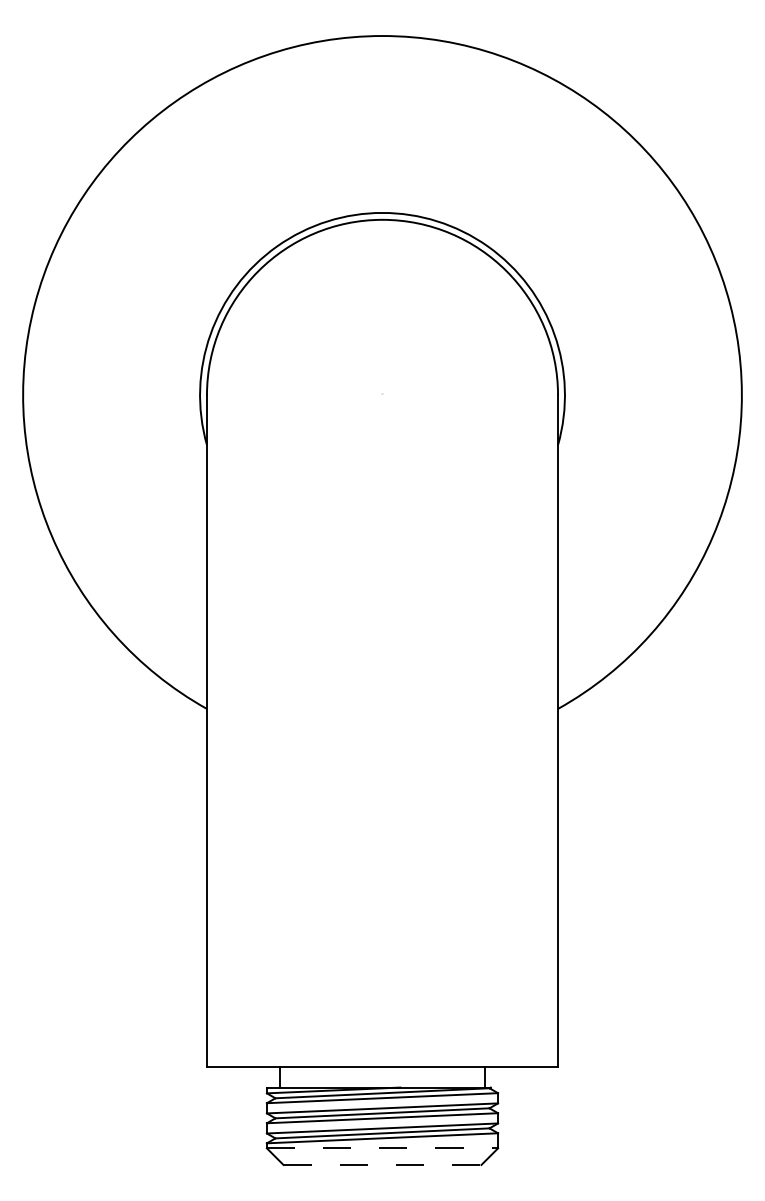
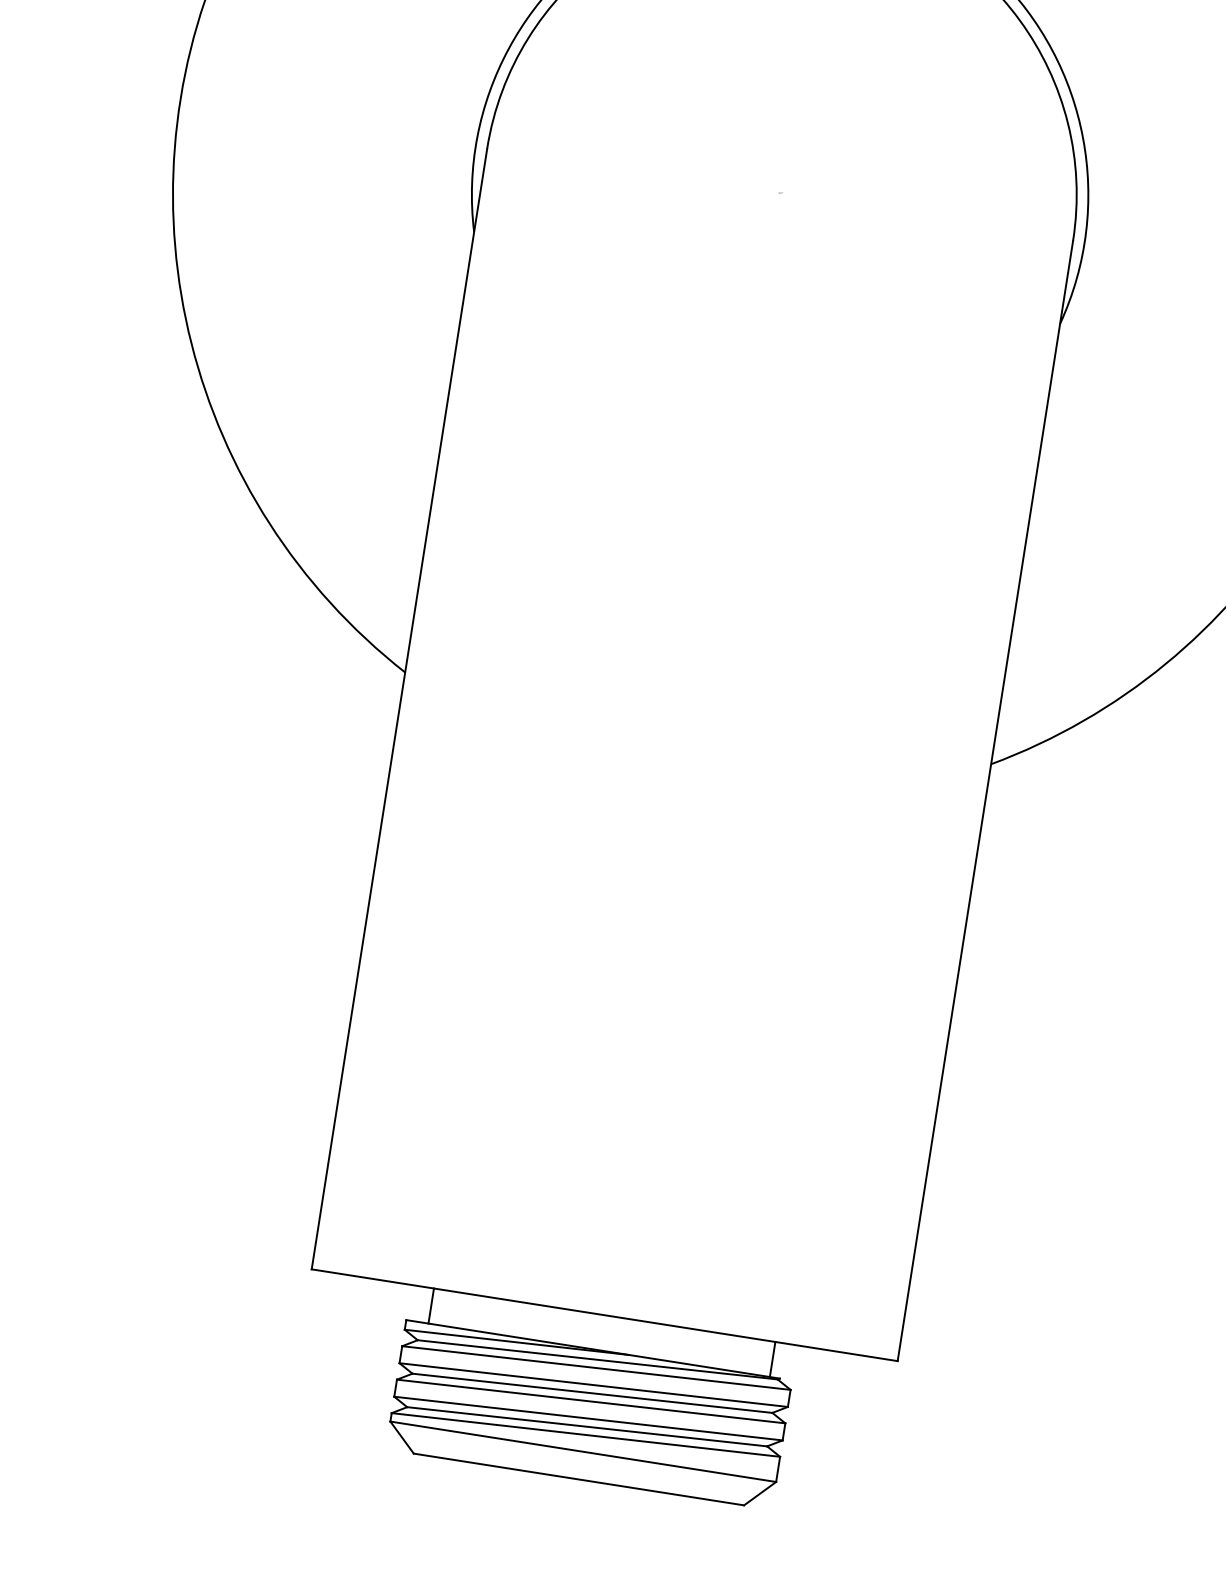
line: (382, 1148) -> (583, 1452), dashed -> solid
line: (382, 1164) -> (579, 1478), dashed -> solid

